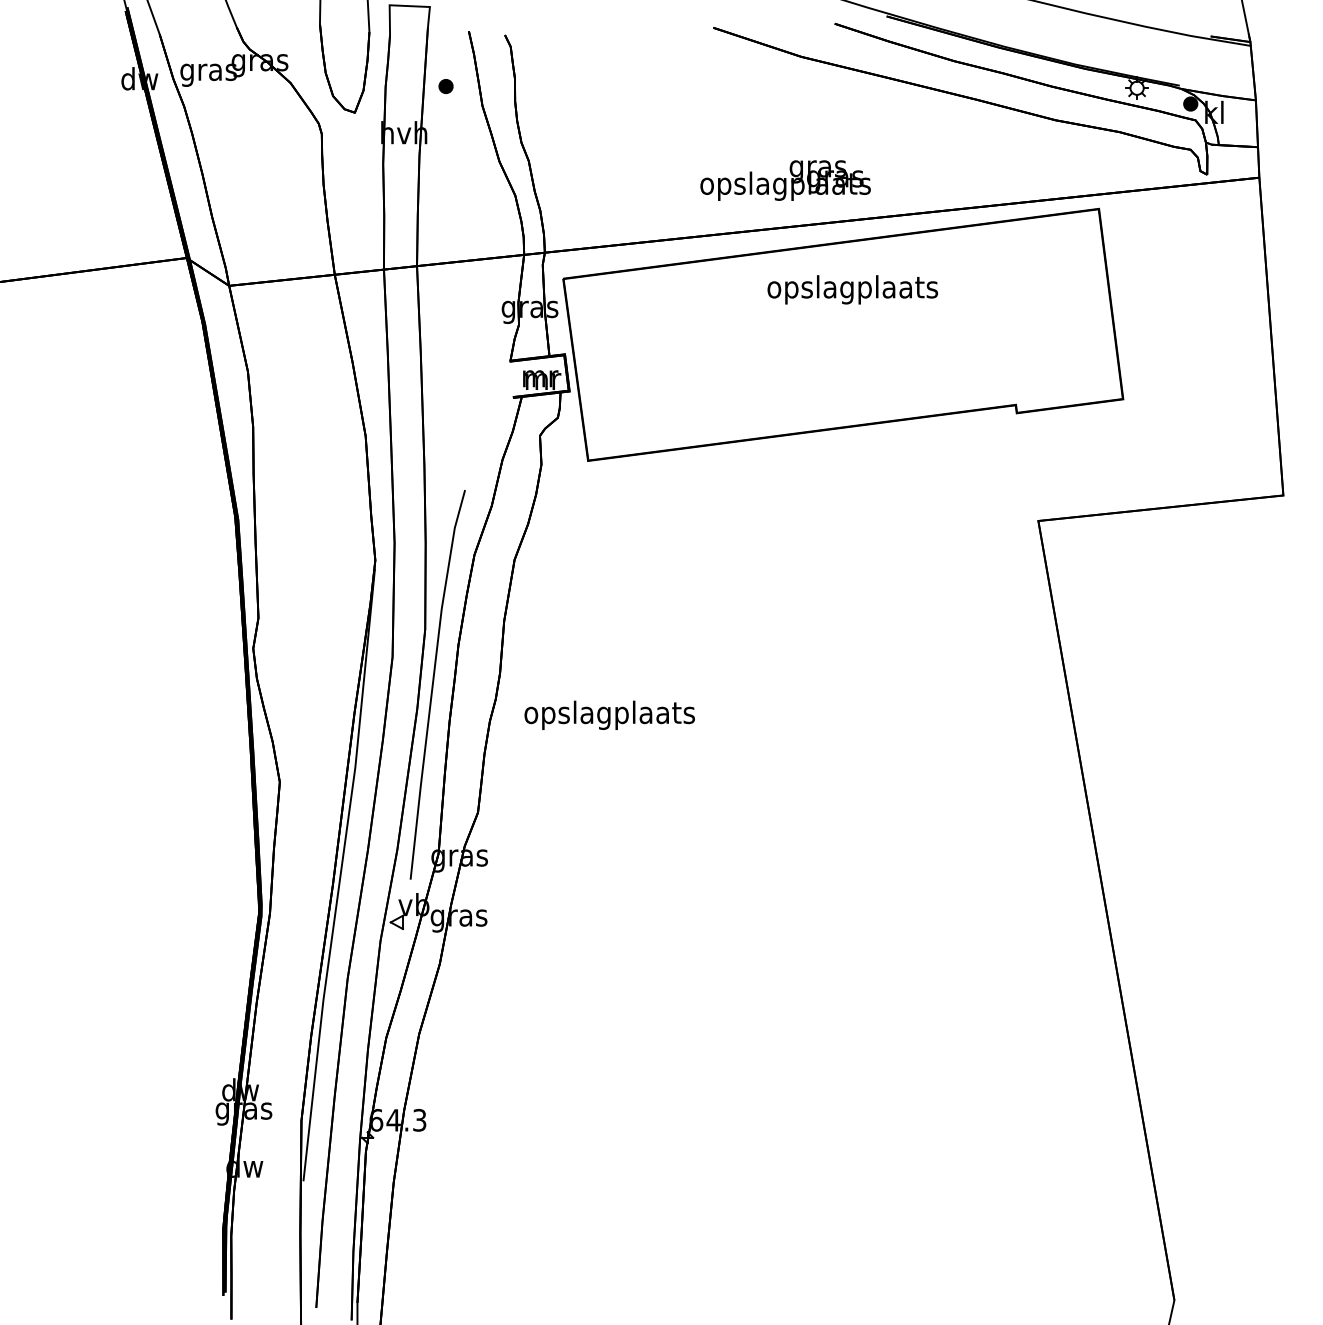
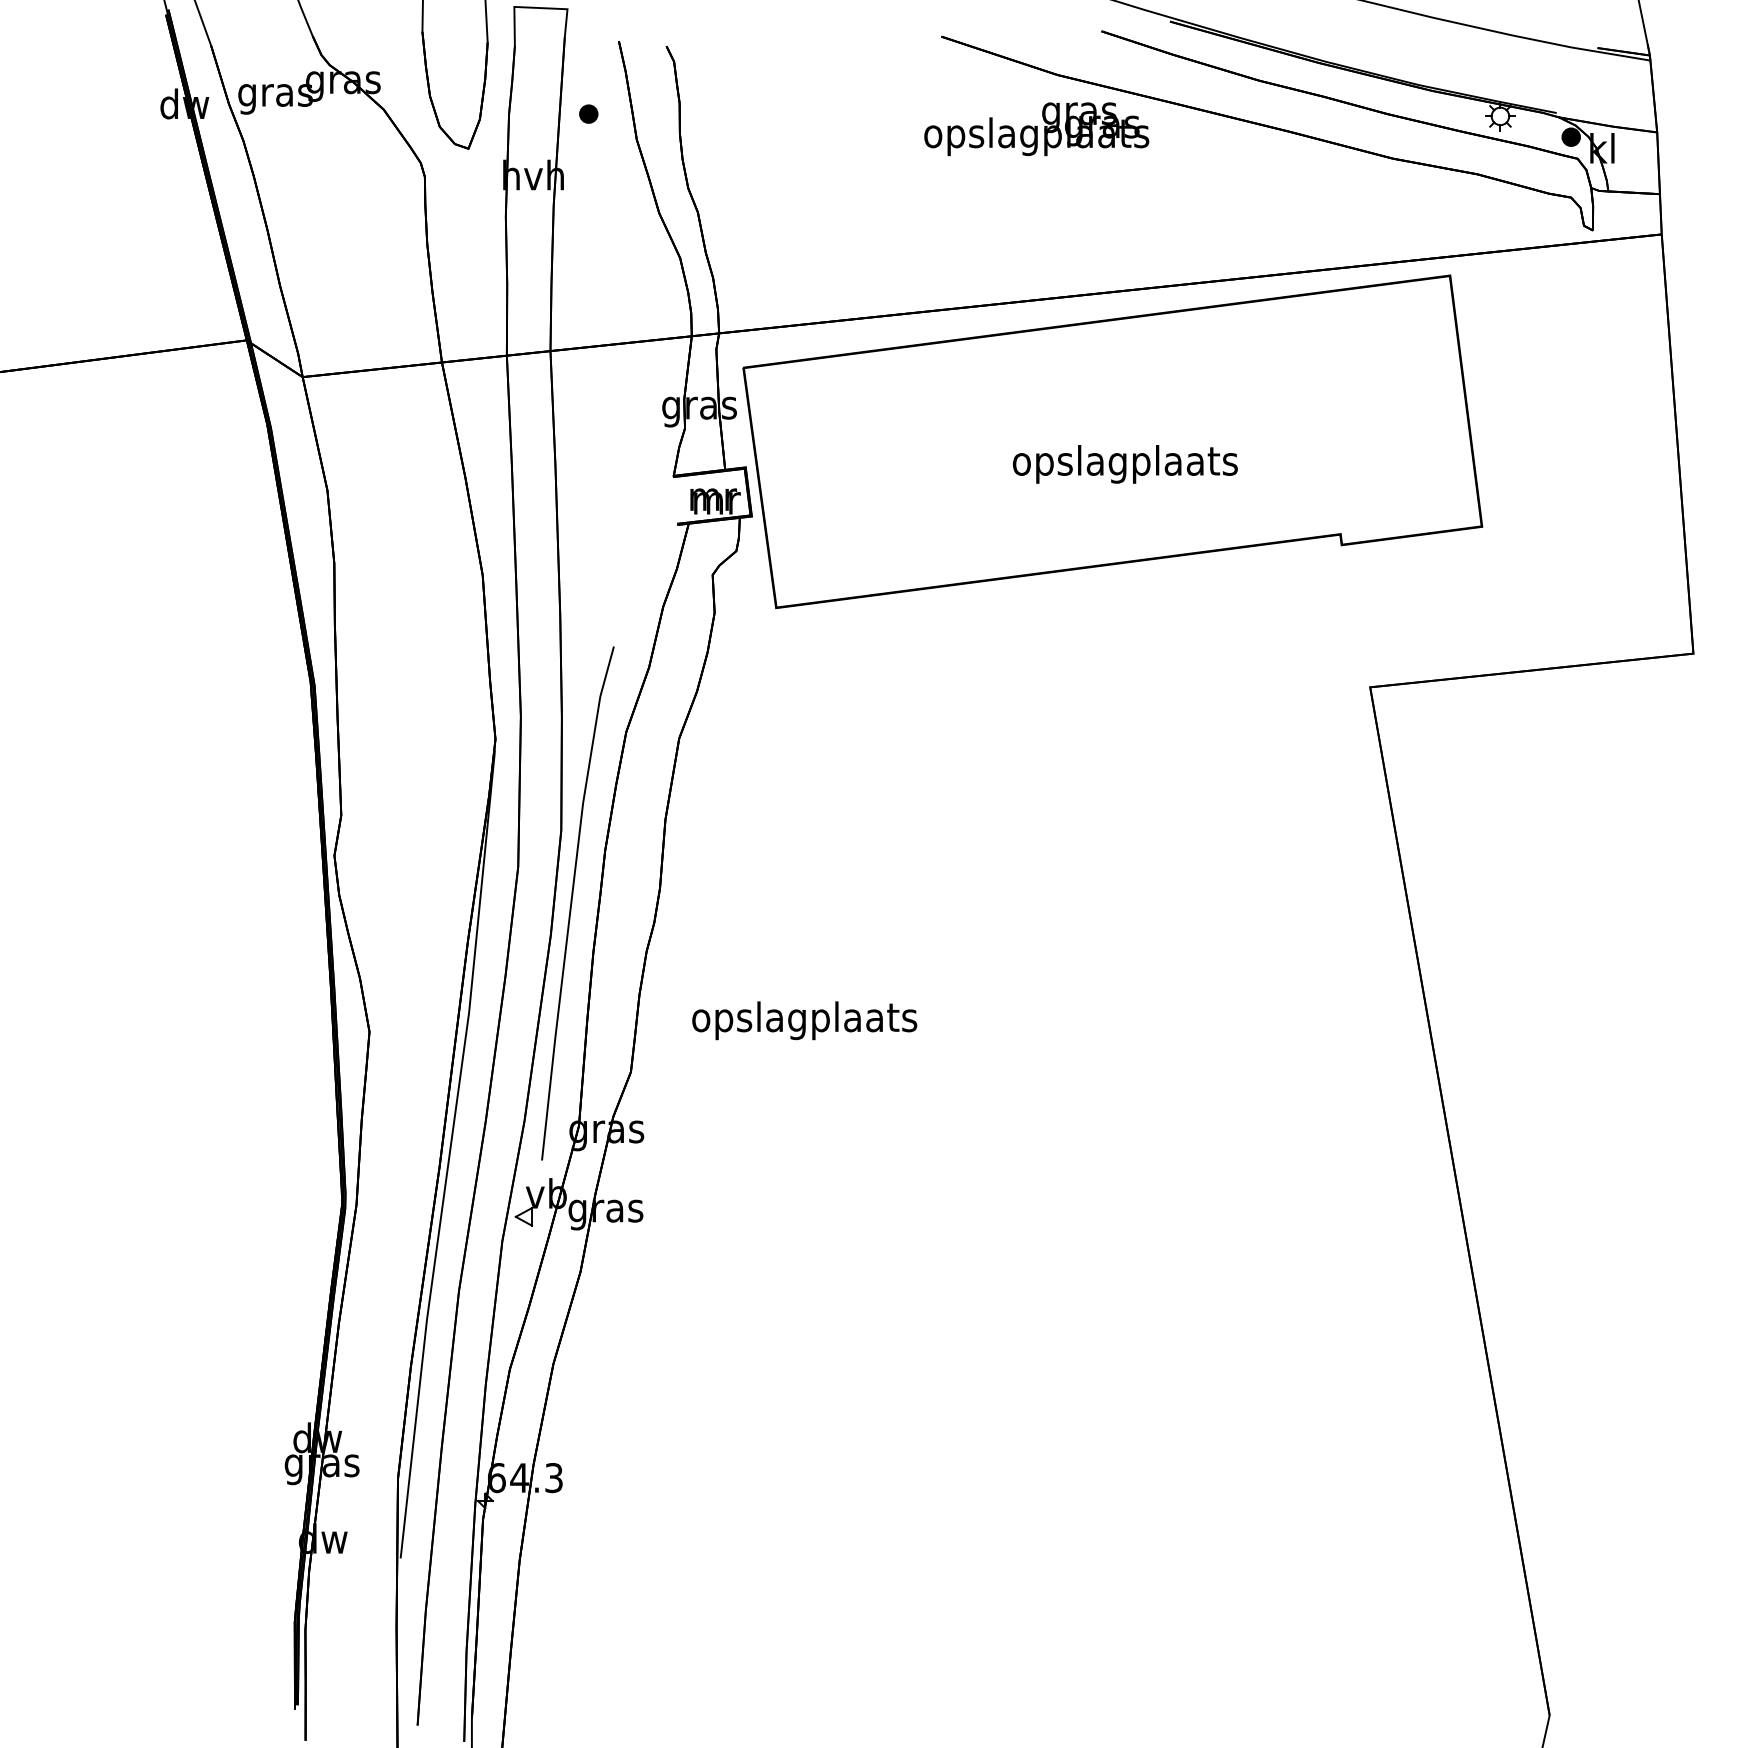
text: (785, 180) -> (1036, 129), moved
text: (852, 289) -> (1125, 464), moved
text: (609, 715) -> (804, 1020), moved

